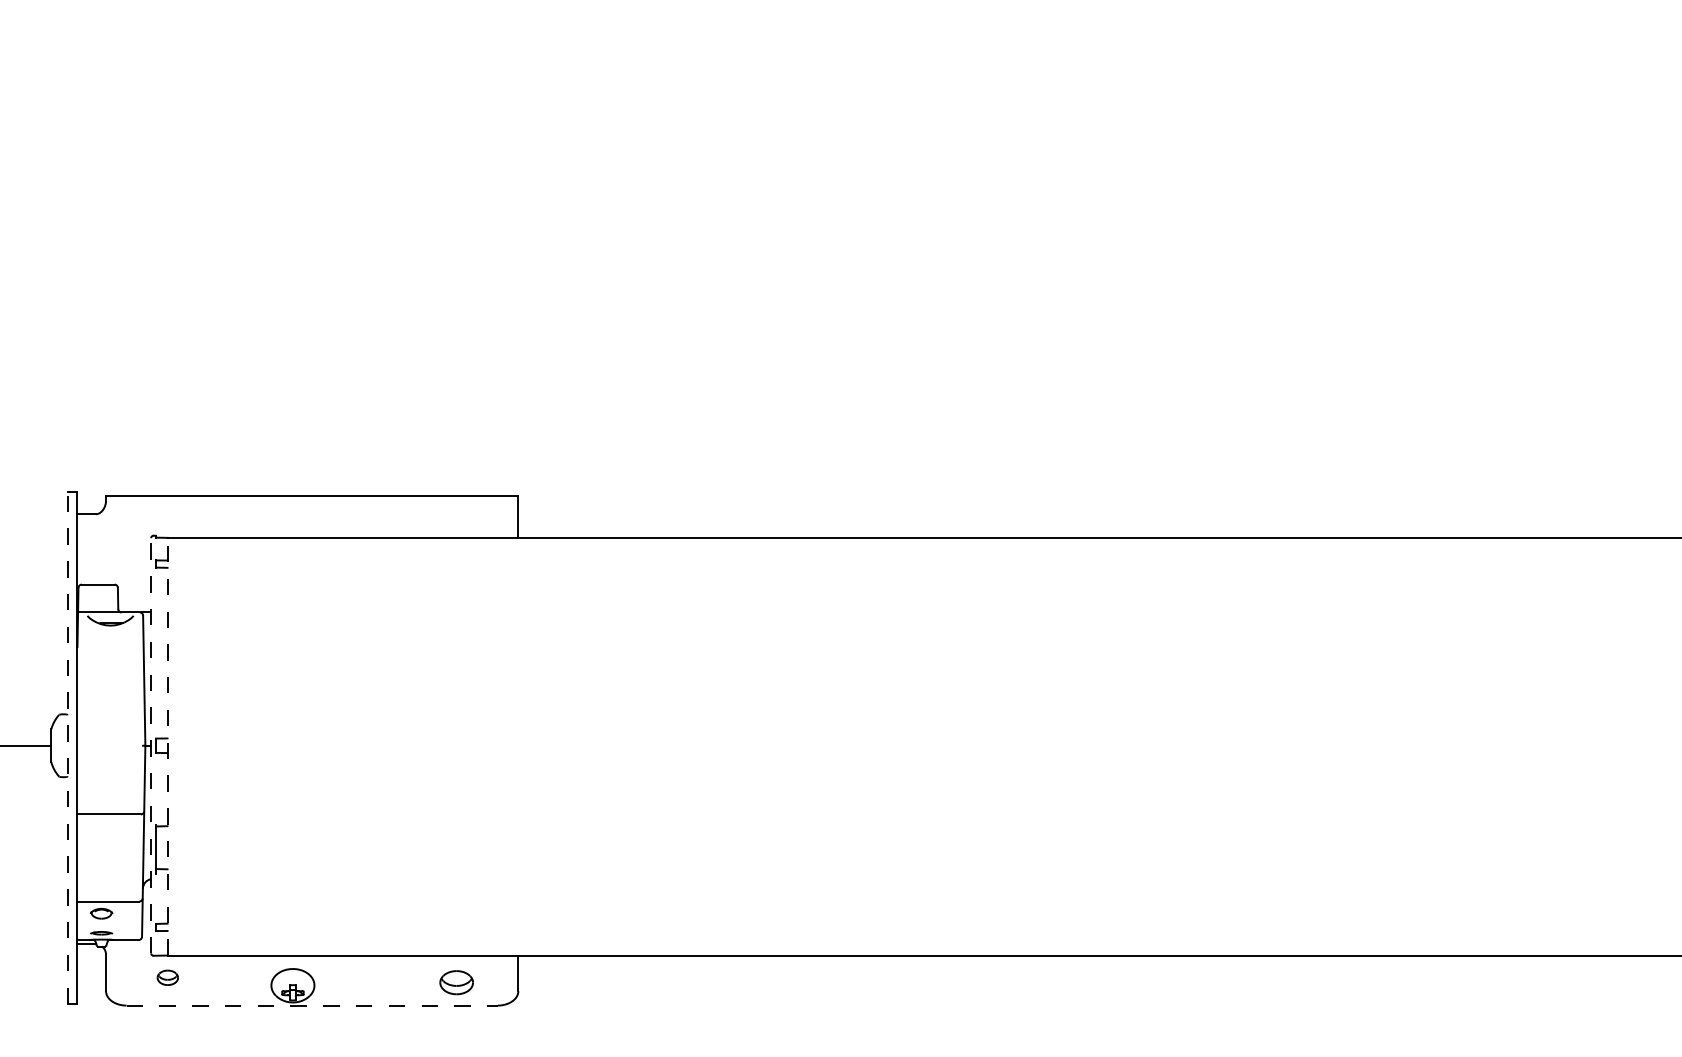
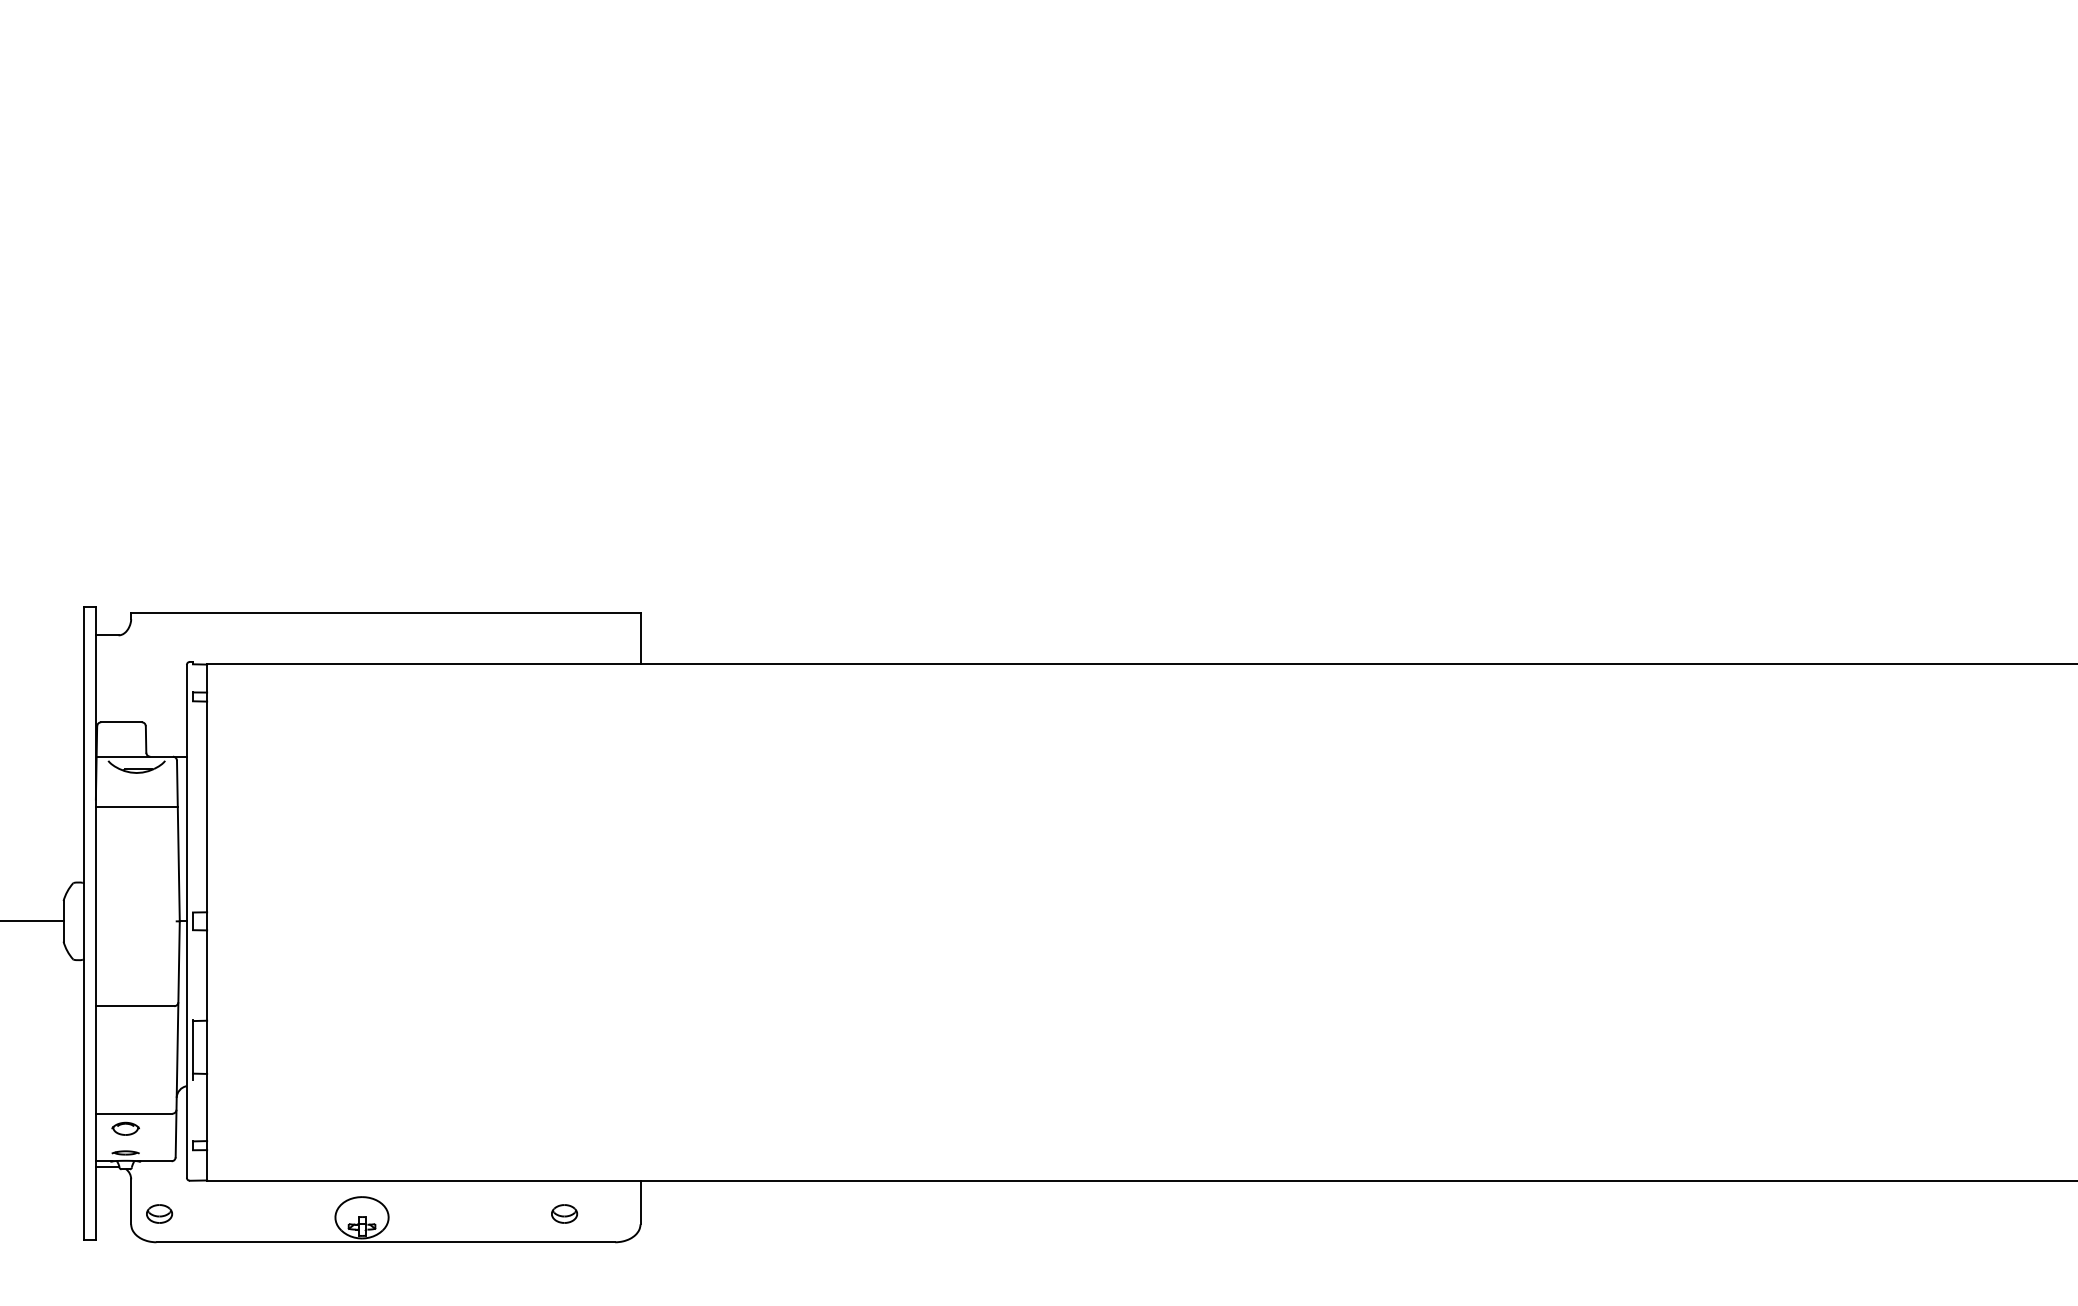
line: (110, 653) -> (136, 807), added
line: (150, 745) -> (186, 920), dashed -> solid
line: (167, 746) -> (207, 922), dashed -> solid
line: (67, 747) -> (83, 923), dashed -> solid
part: (167, 977) -> (159, 1213), moved
part: (456, 982) -> (564, 1213), size x0.62
line: (312, 1005) -> (386, 1242), dashed -> solid

